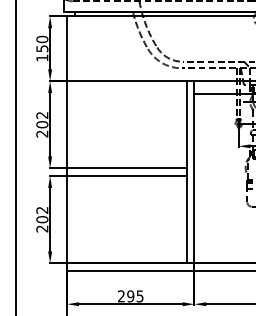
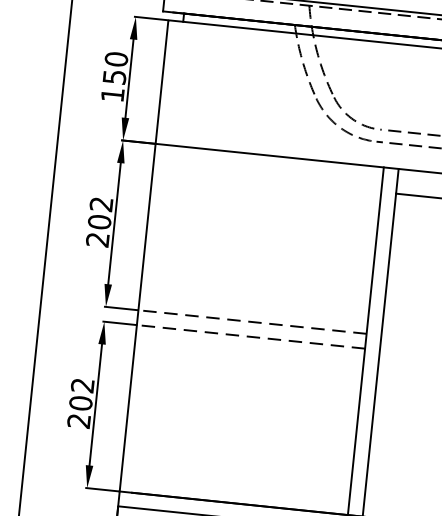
line: (126, 168) -> (251, 322), solid -> dashed
line: (126, 176) -> (250, 337), solid -> dashed

